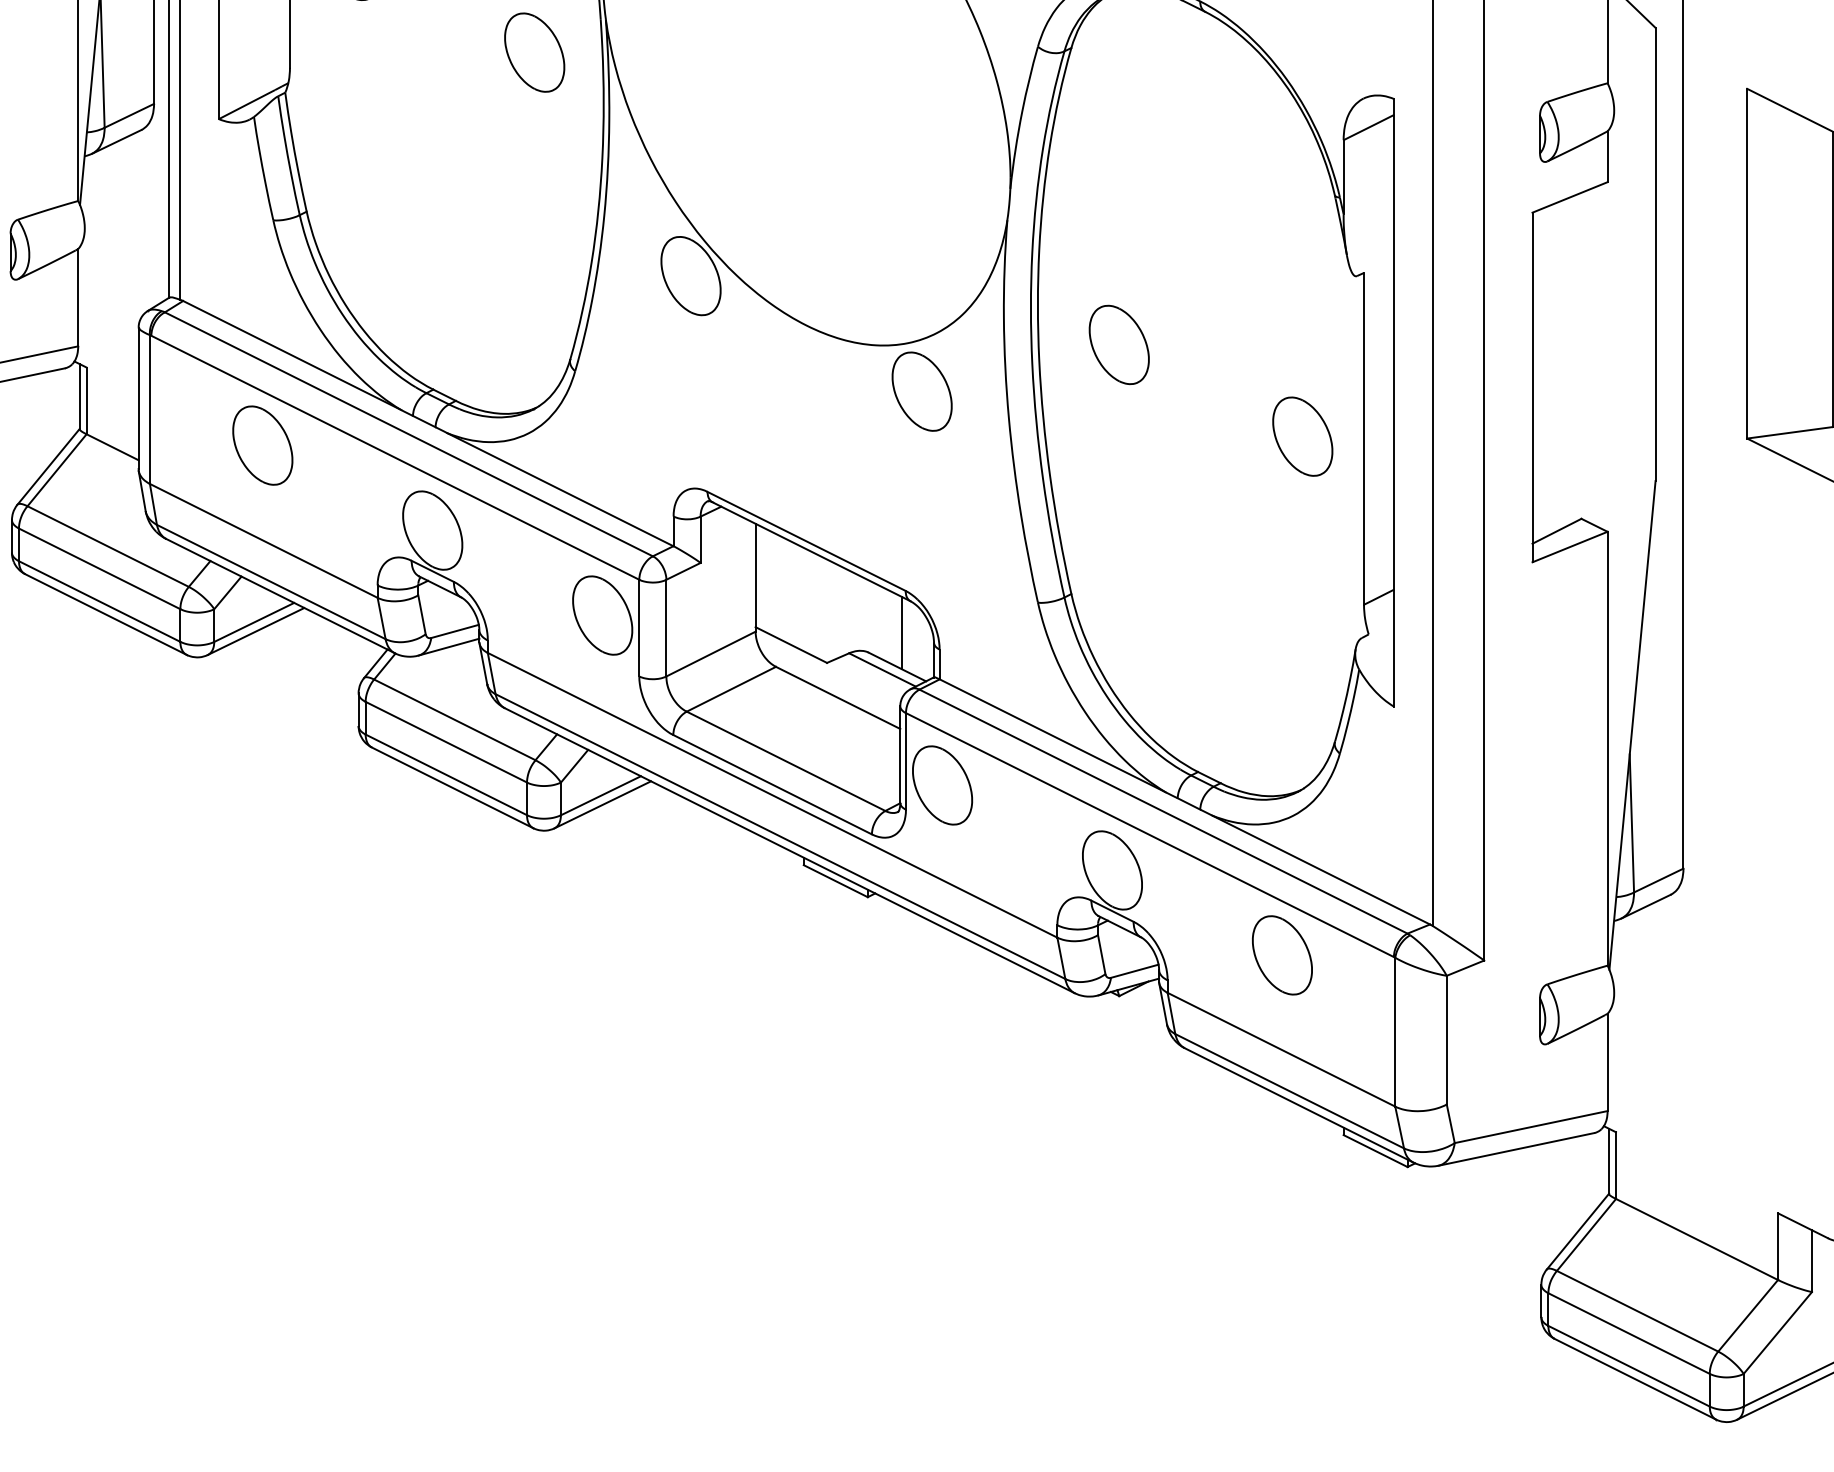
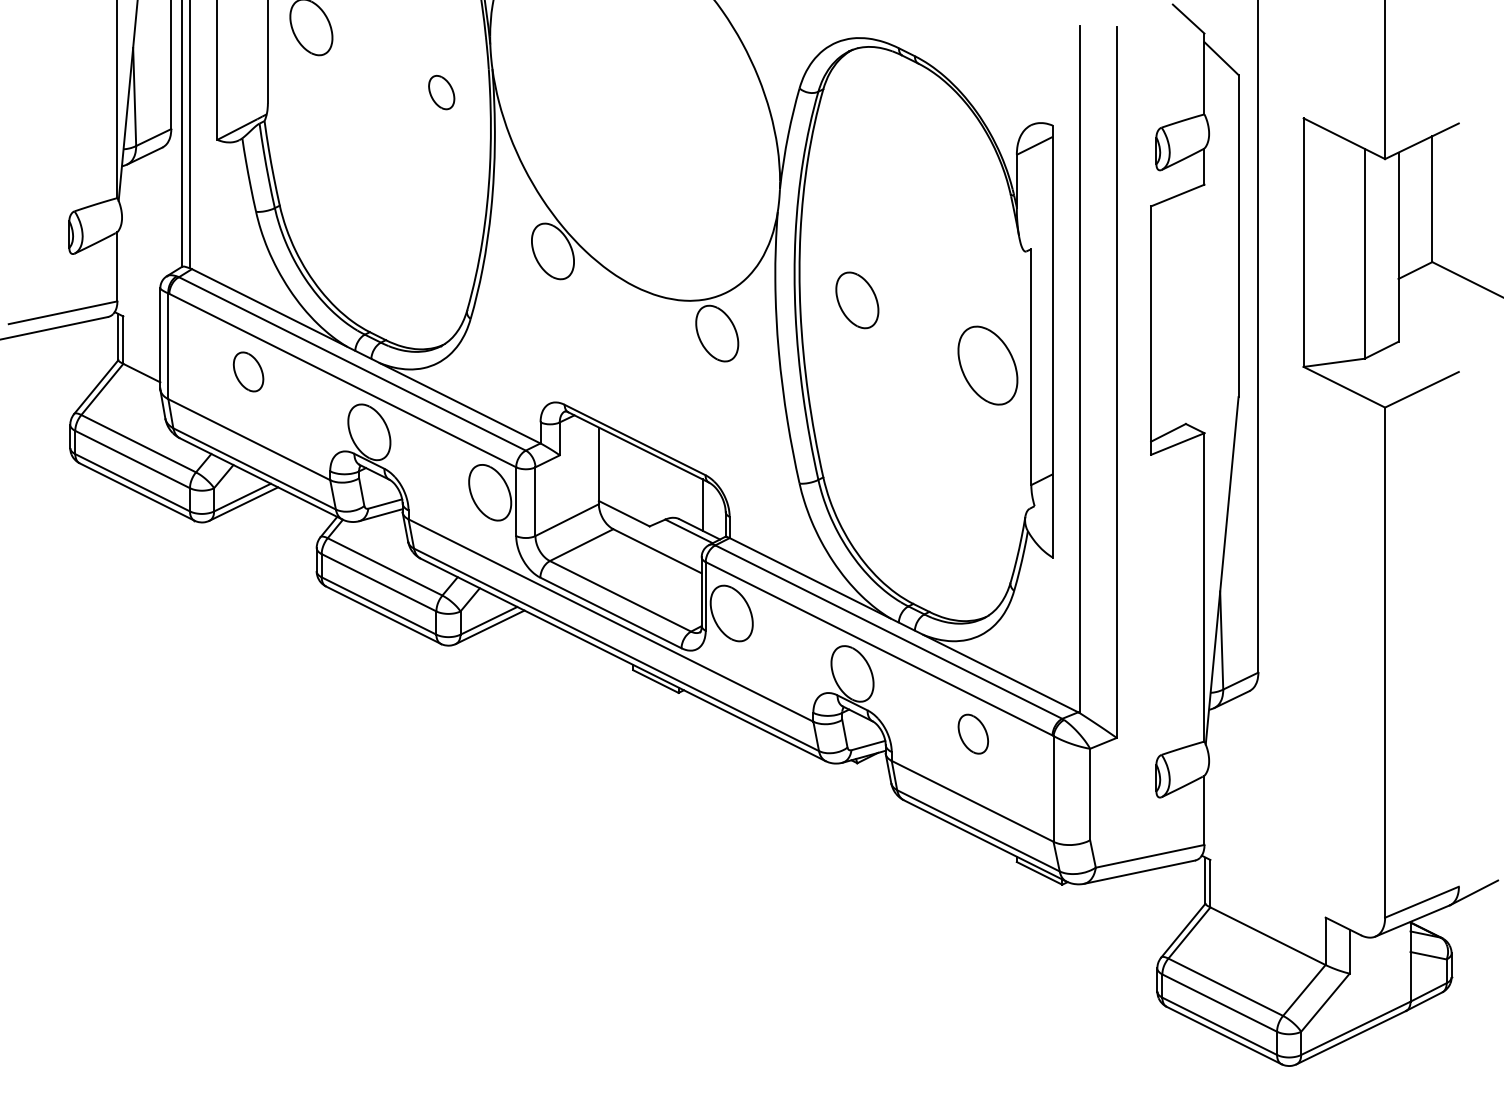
part: (534, 52) -> (441, 92), size x0.6
part: (1302, 436) -> (987, 365), size x1.4
part: (262, 444) -> (248, 371), size x0.7
part: (1282, 954) -> (973, 733), size x0.7

